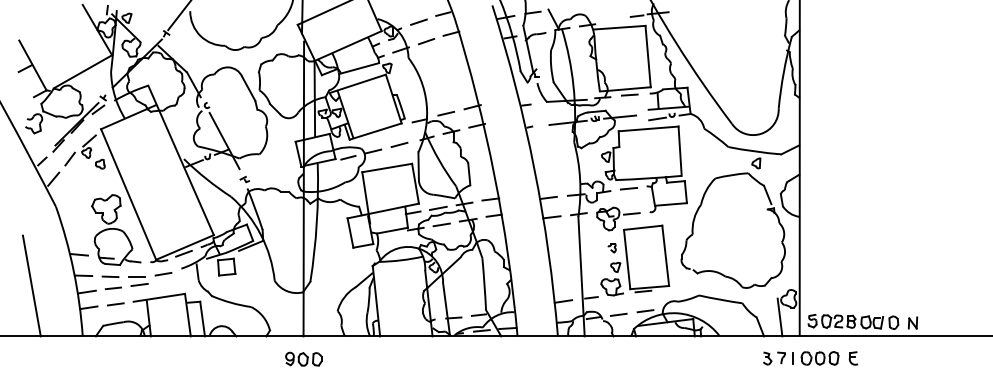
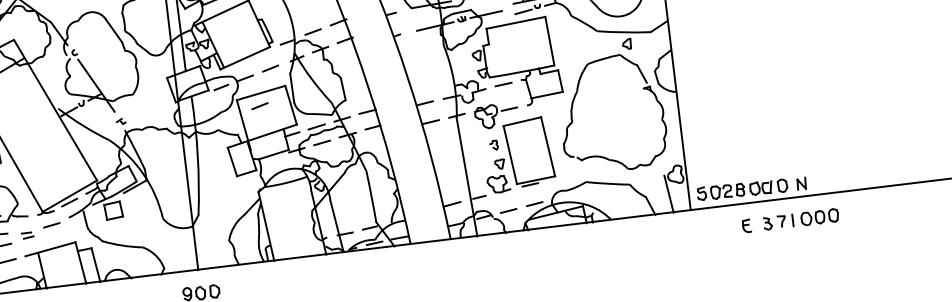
line: (384, 180) -> (259, 105), added
part: (138, 281) -> (27, 235), size x0.6
part: (801, 358) -> (801, 219), moved

